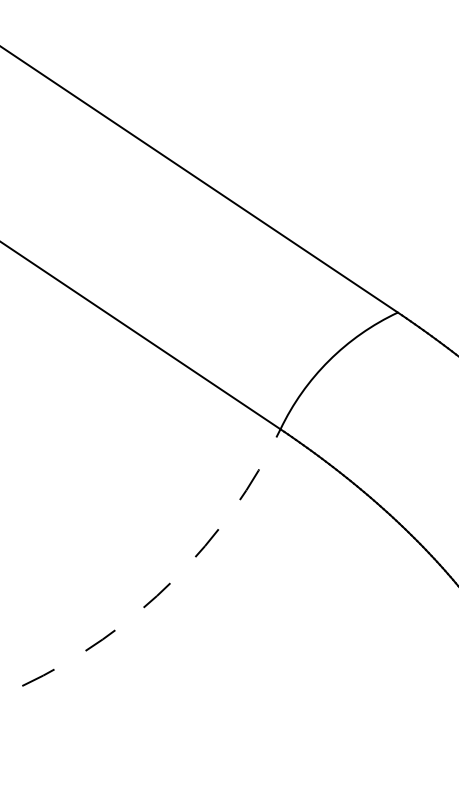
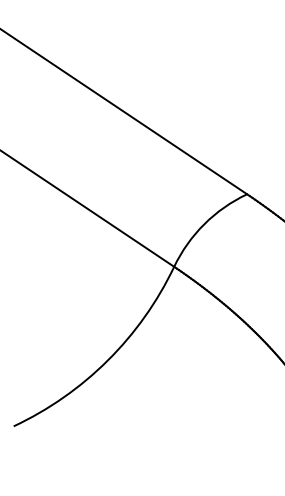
arc: (173, 580) -> (107, 360), dashed -> solid

